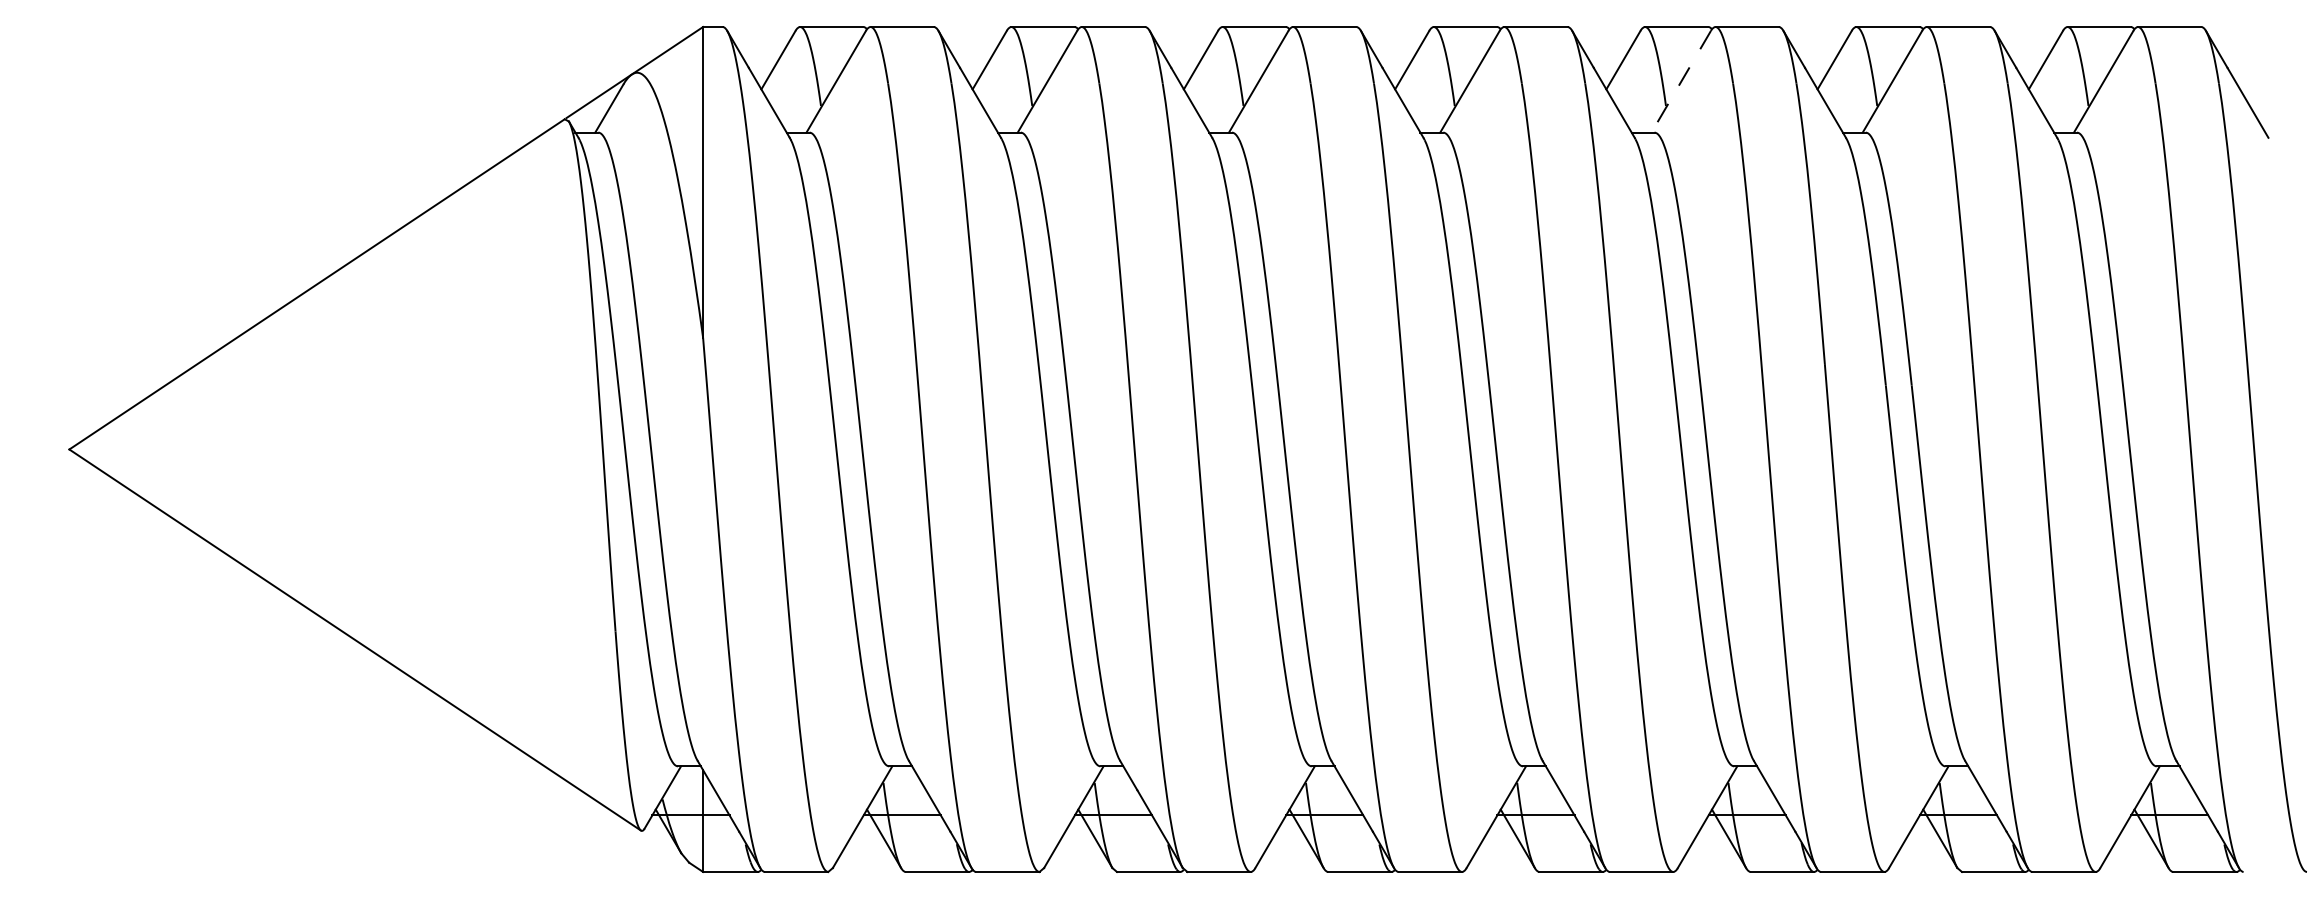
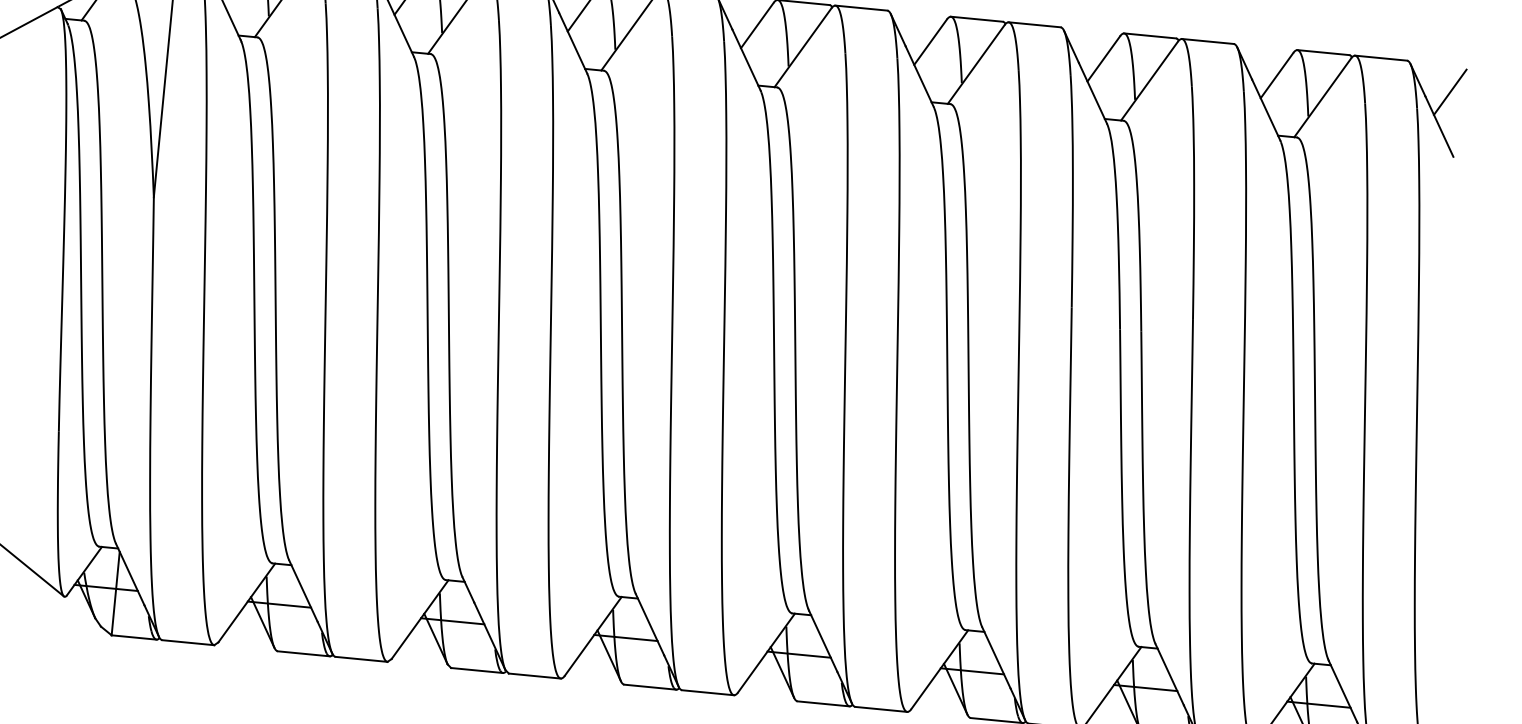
line: (2257, 59) -> (1450, 91), added
line: (1681, 81) -> (976, 64), dashed -> solid

